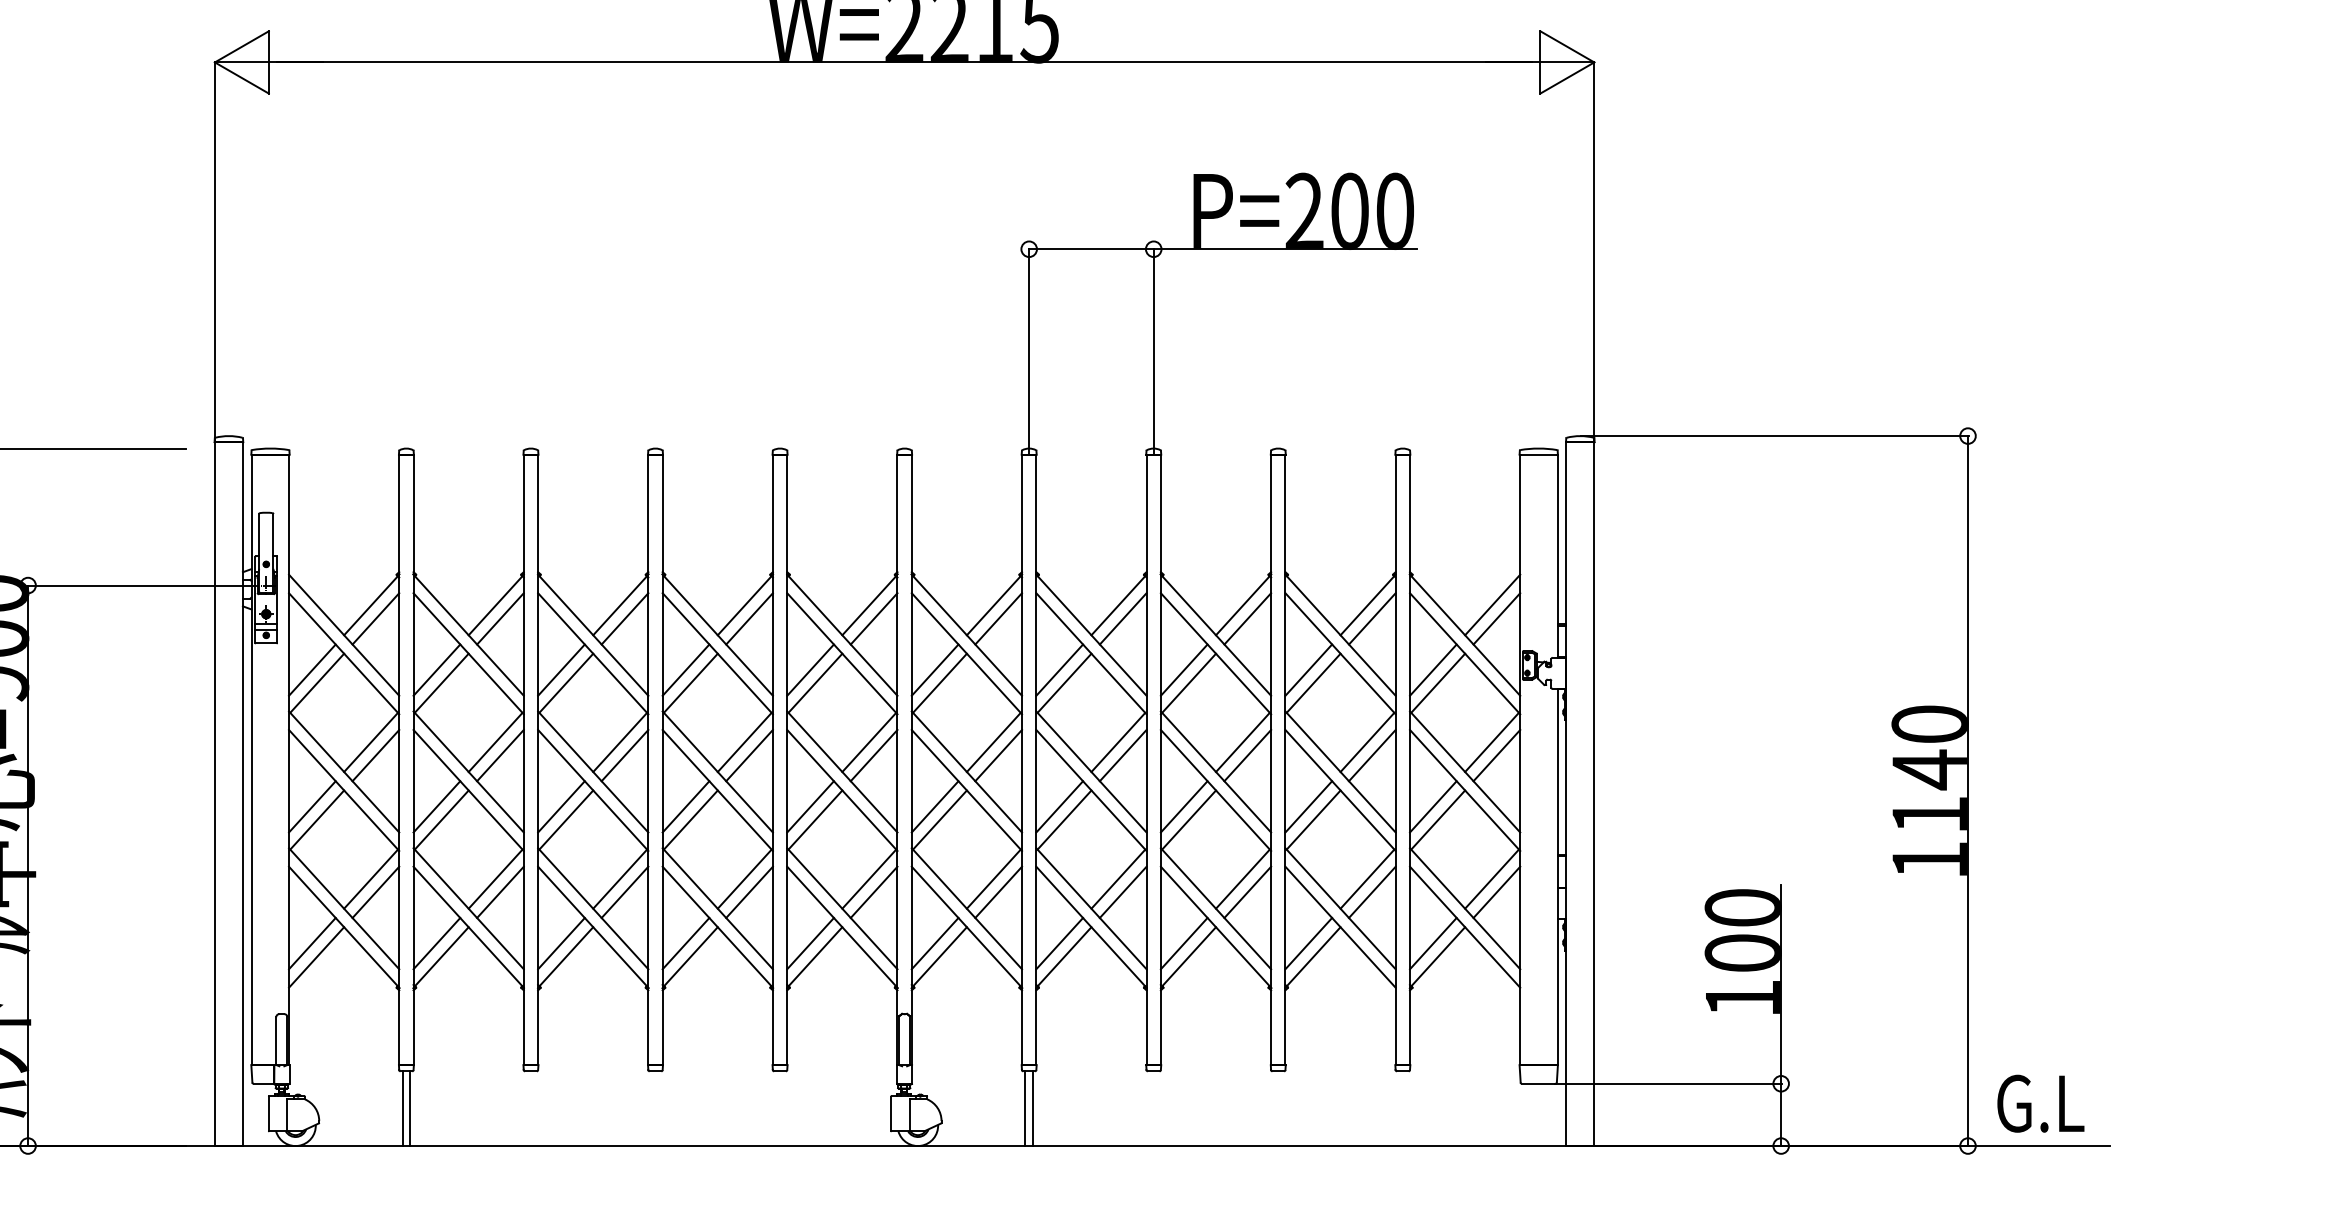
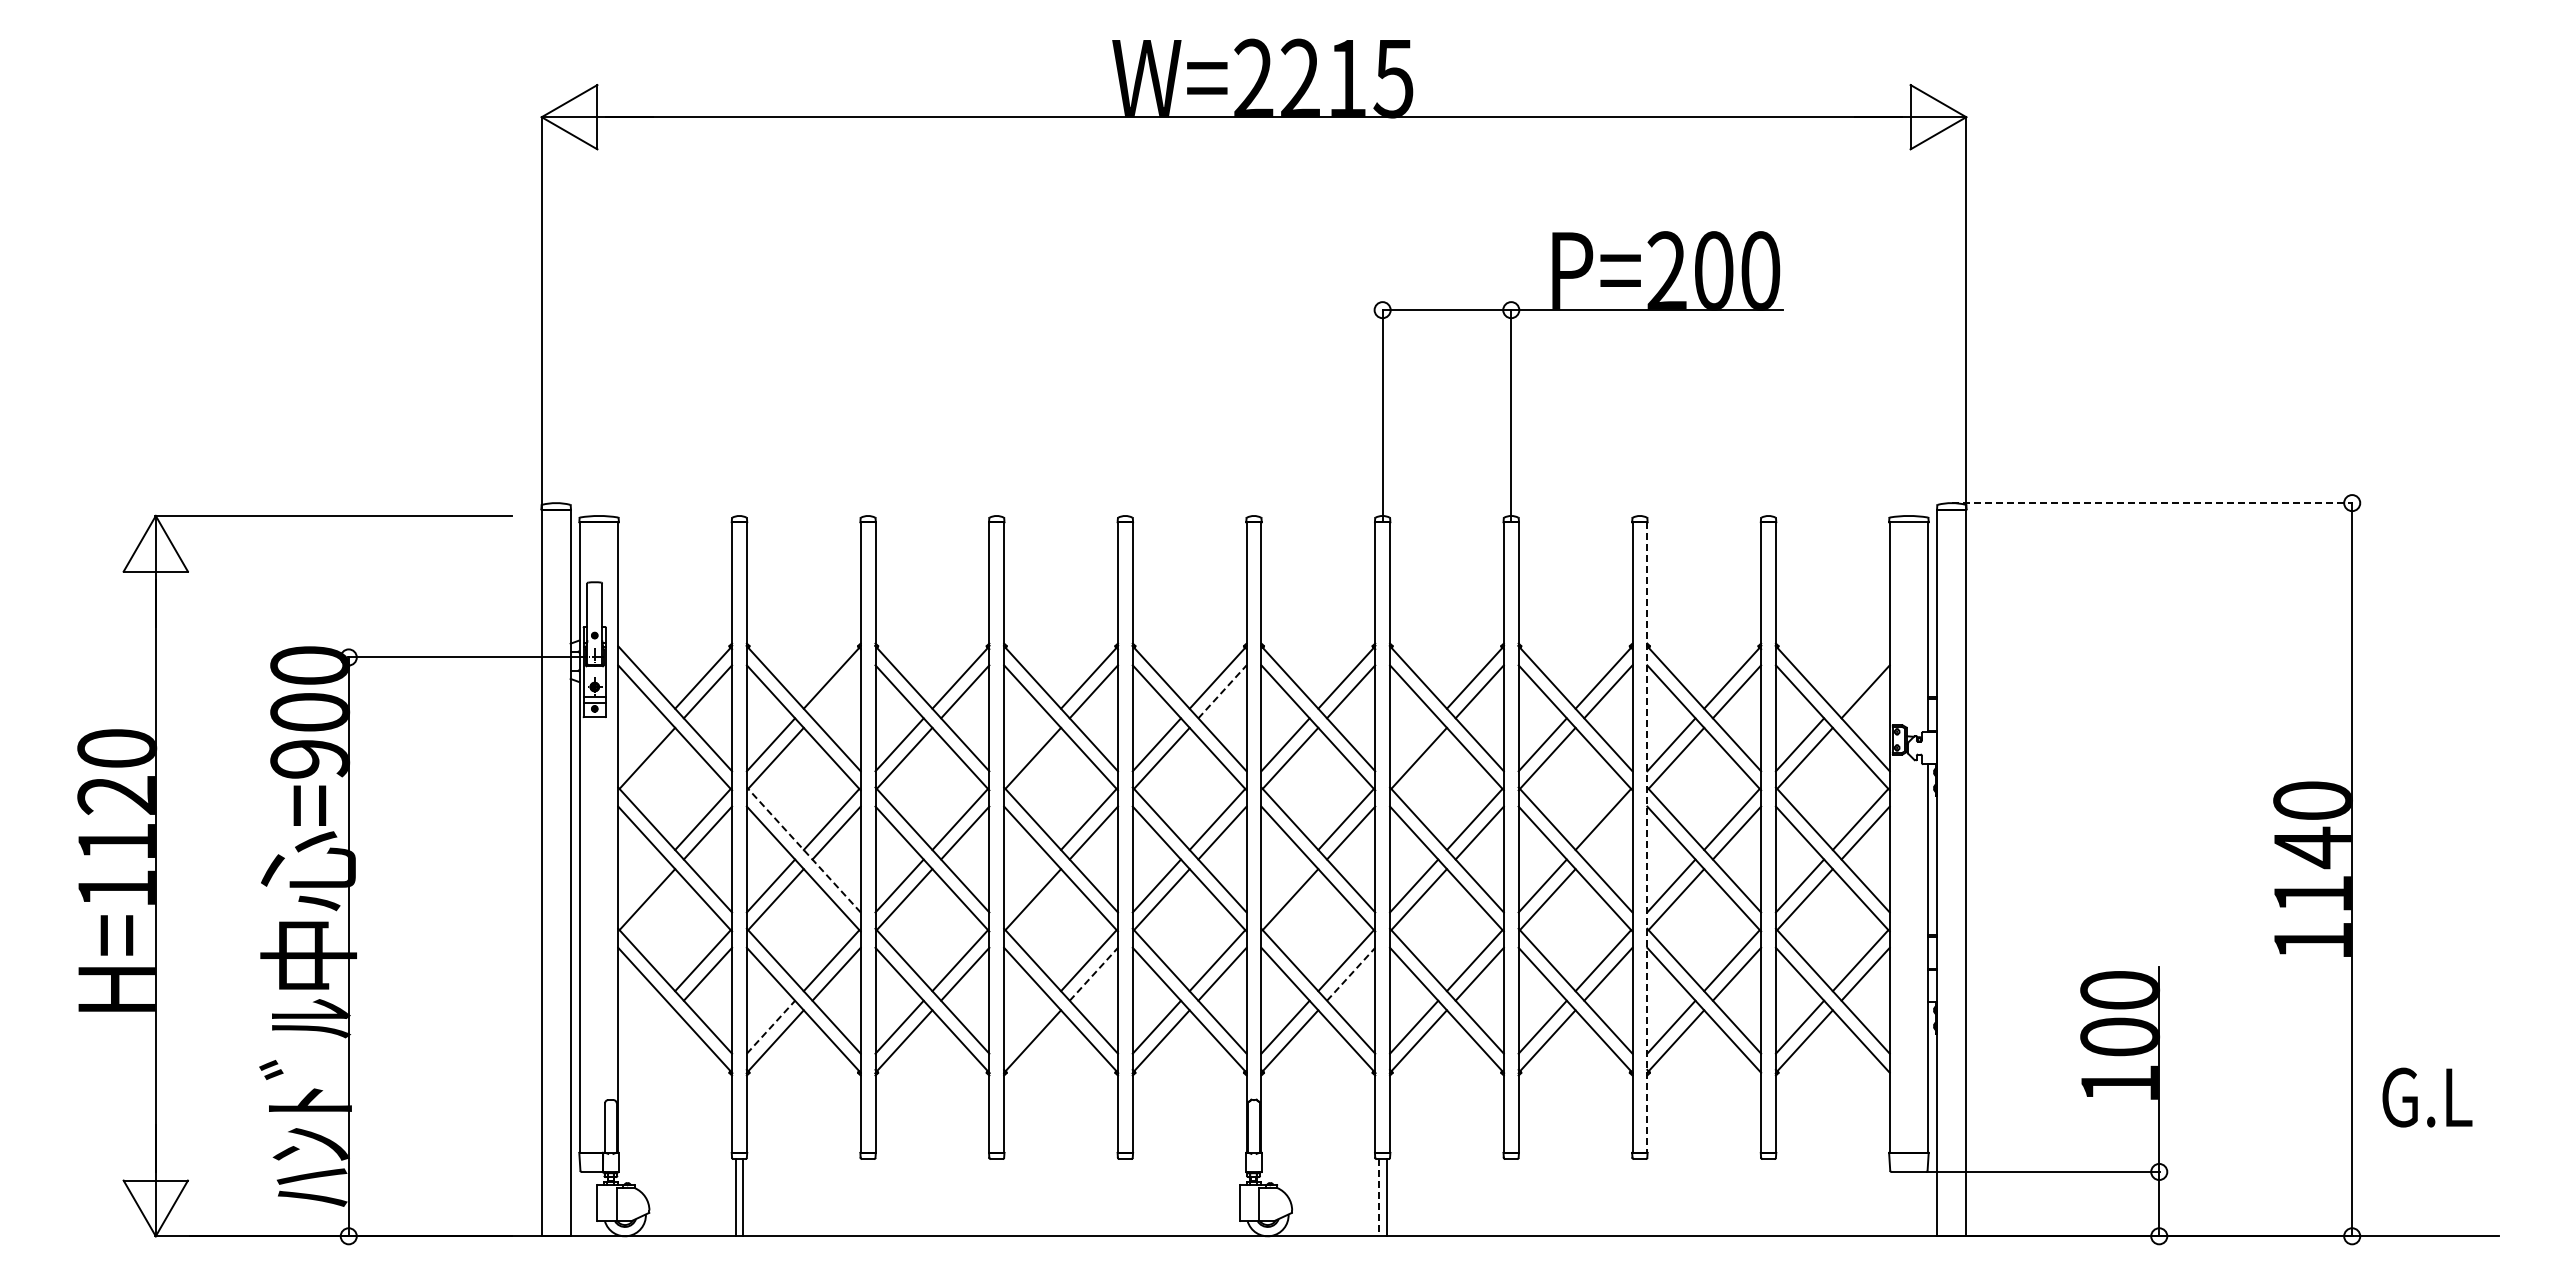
line: (1775, 436) -> (2153, 503), solid -> dashed
line: (1491, 604) -> (1860, 677), removed
line: (500, 618) -> (836, 691), removed
line: (874, 618) -> (1222, 691), solid -> dashed
line: (312, 669) -> (642, 744), removed
line: (686, 669) -> (1028, 744), removed
line: (1060, 669) -> (1414, 744), removed
line: (1247, 755) -> (1608, 832), removed
line: (1285, 760) -> (1647, 838), solid -> dashed
line: (468, 771) -> (803, 849), solid -> dashed
line: (312, 806) -> (642, 885), removed
line: (686, 806) -> (1028, 885), removed
line: (935, 806) -> (1285, 885), removed
line: (749, 892) -> (1093, 974), solid -> dashed
line: (999, 892) -> (1351, 974), solid -> dashed
line: (312, 942) -> (642, 1026), removed
line: (686, 942) -> (1028, 1026), removed
line: (437, 943) -> (771, 1027), solid -> dashed
line: (316, 957) -> (646, 1041), removed
text: (2040, 1103) -> (2427, 1097), moved
line: (1025, 1108) -> (1378, 1197), solid -> dashed

